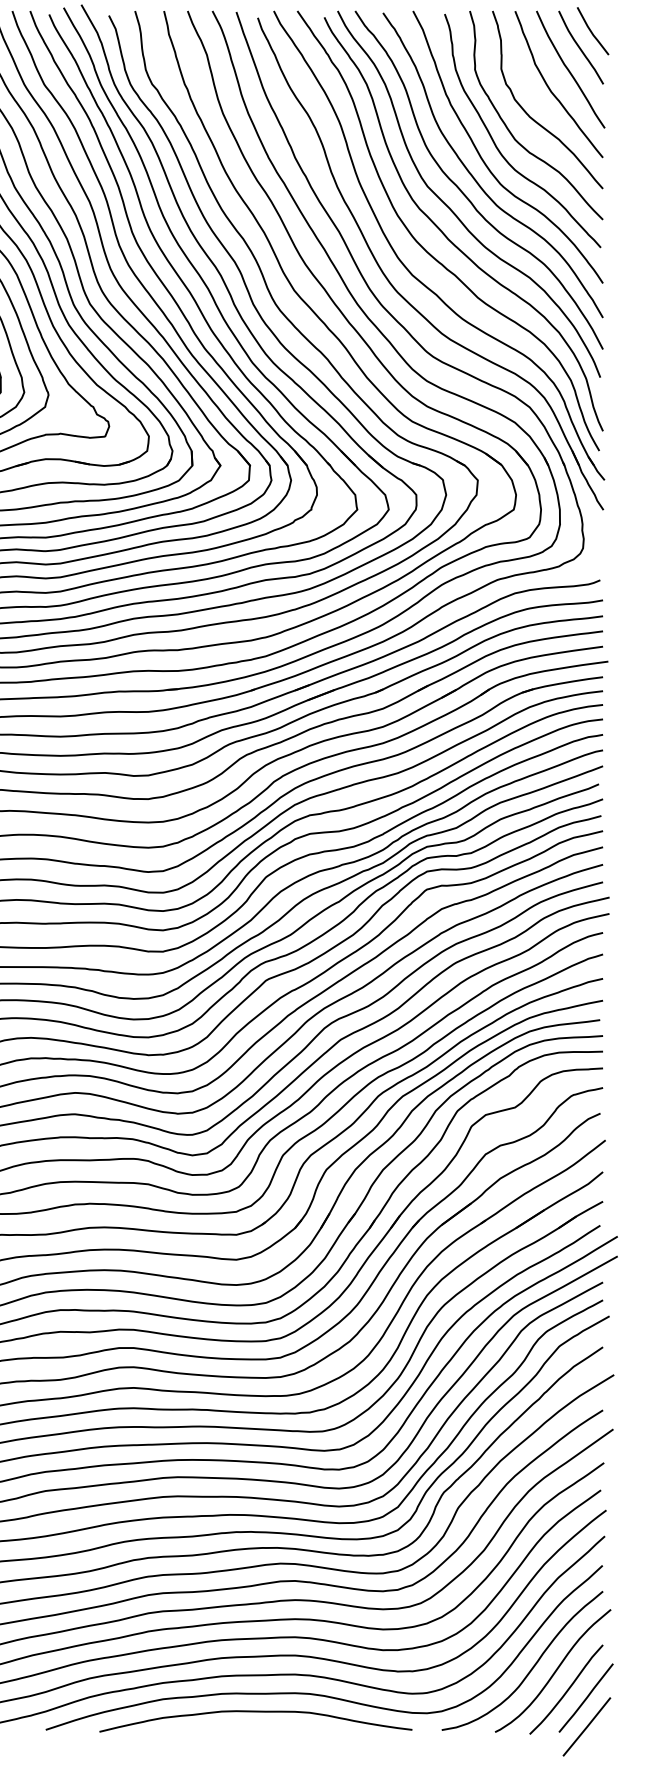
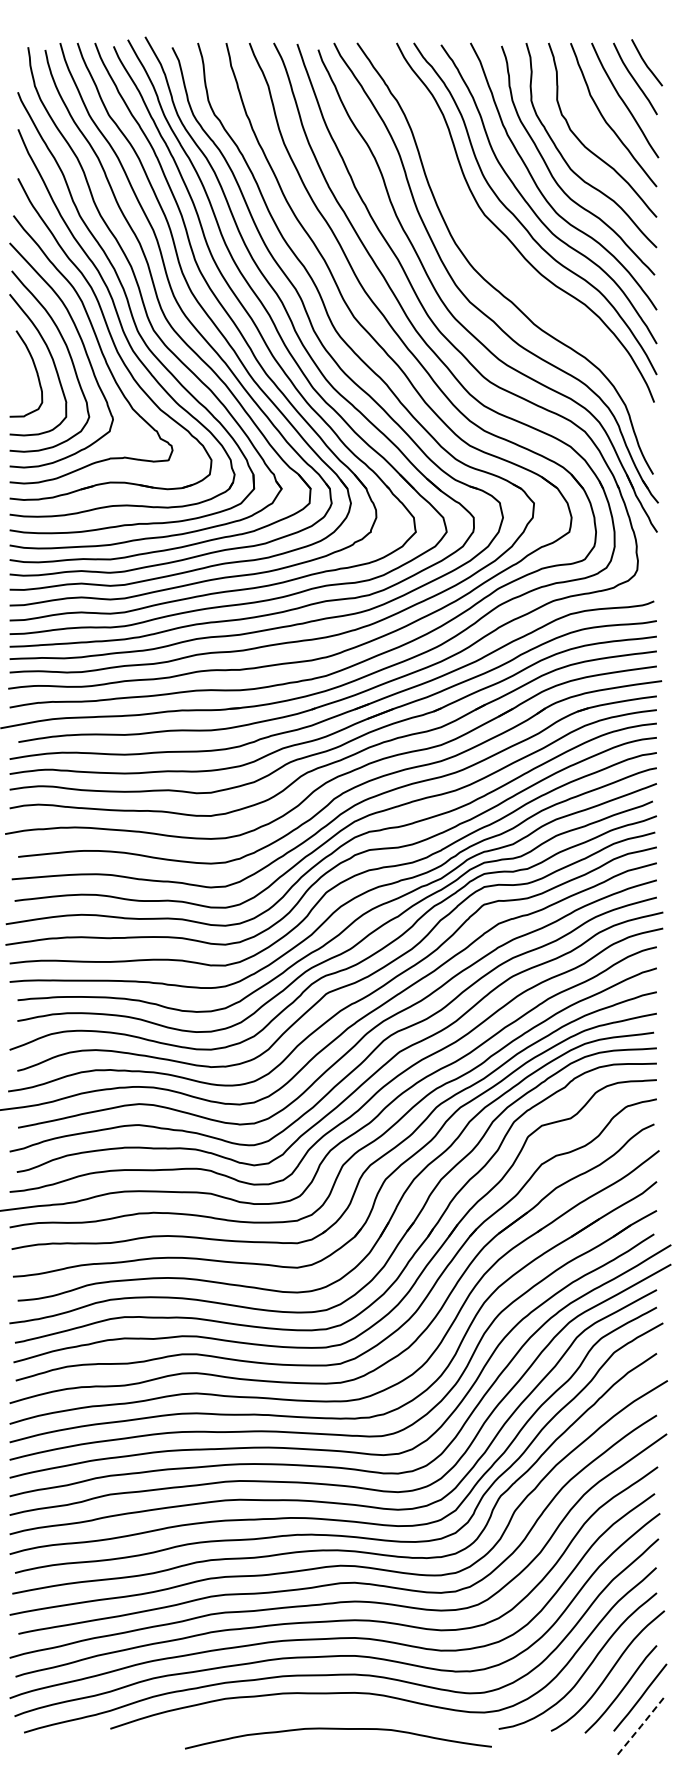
curve: (449, 238) -> (506, 266), removed
curve: (255, 1712) -> (338, 1729), moved
line: (587, 1726) -> (641, 1725), solid -> dashed

